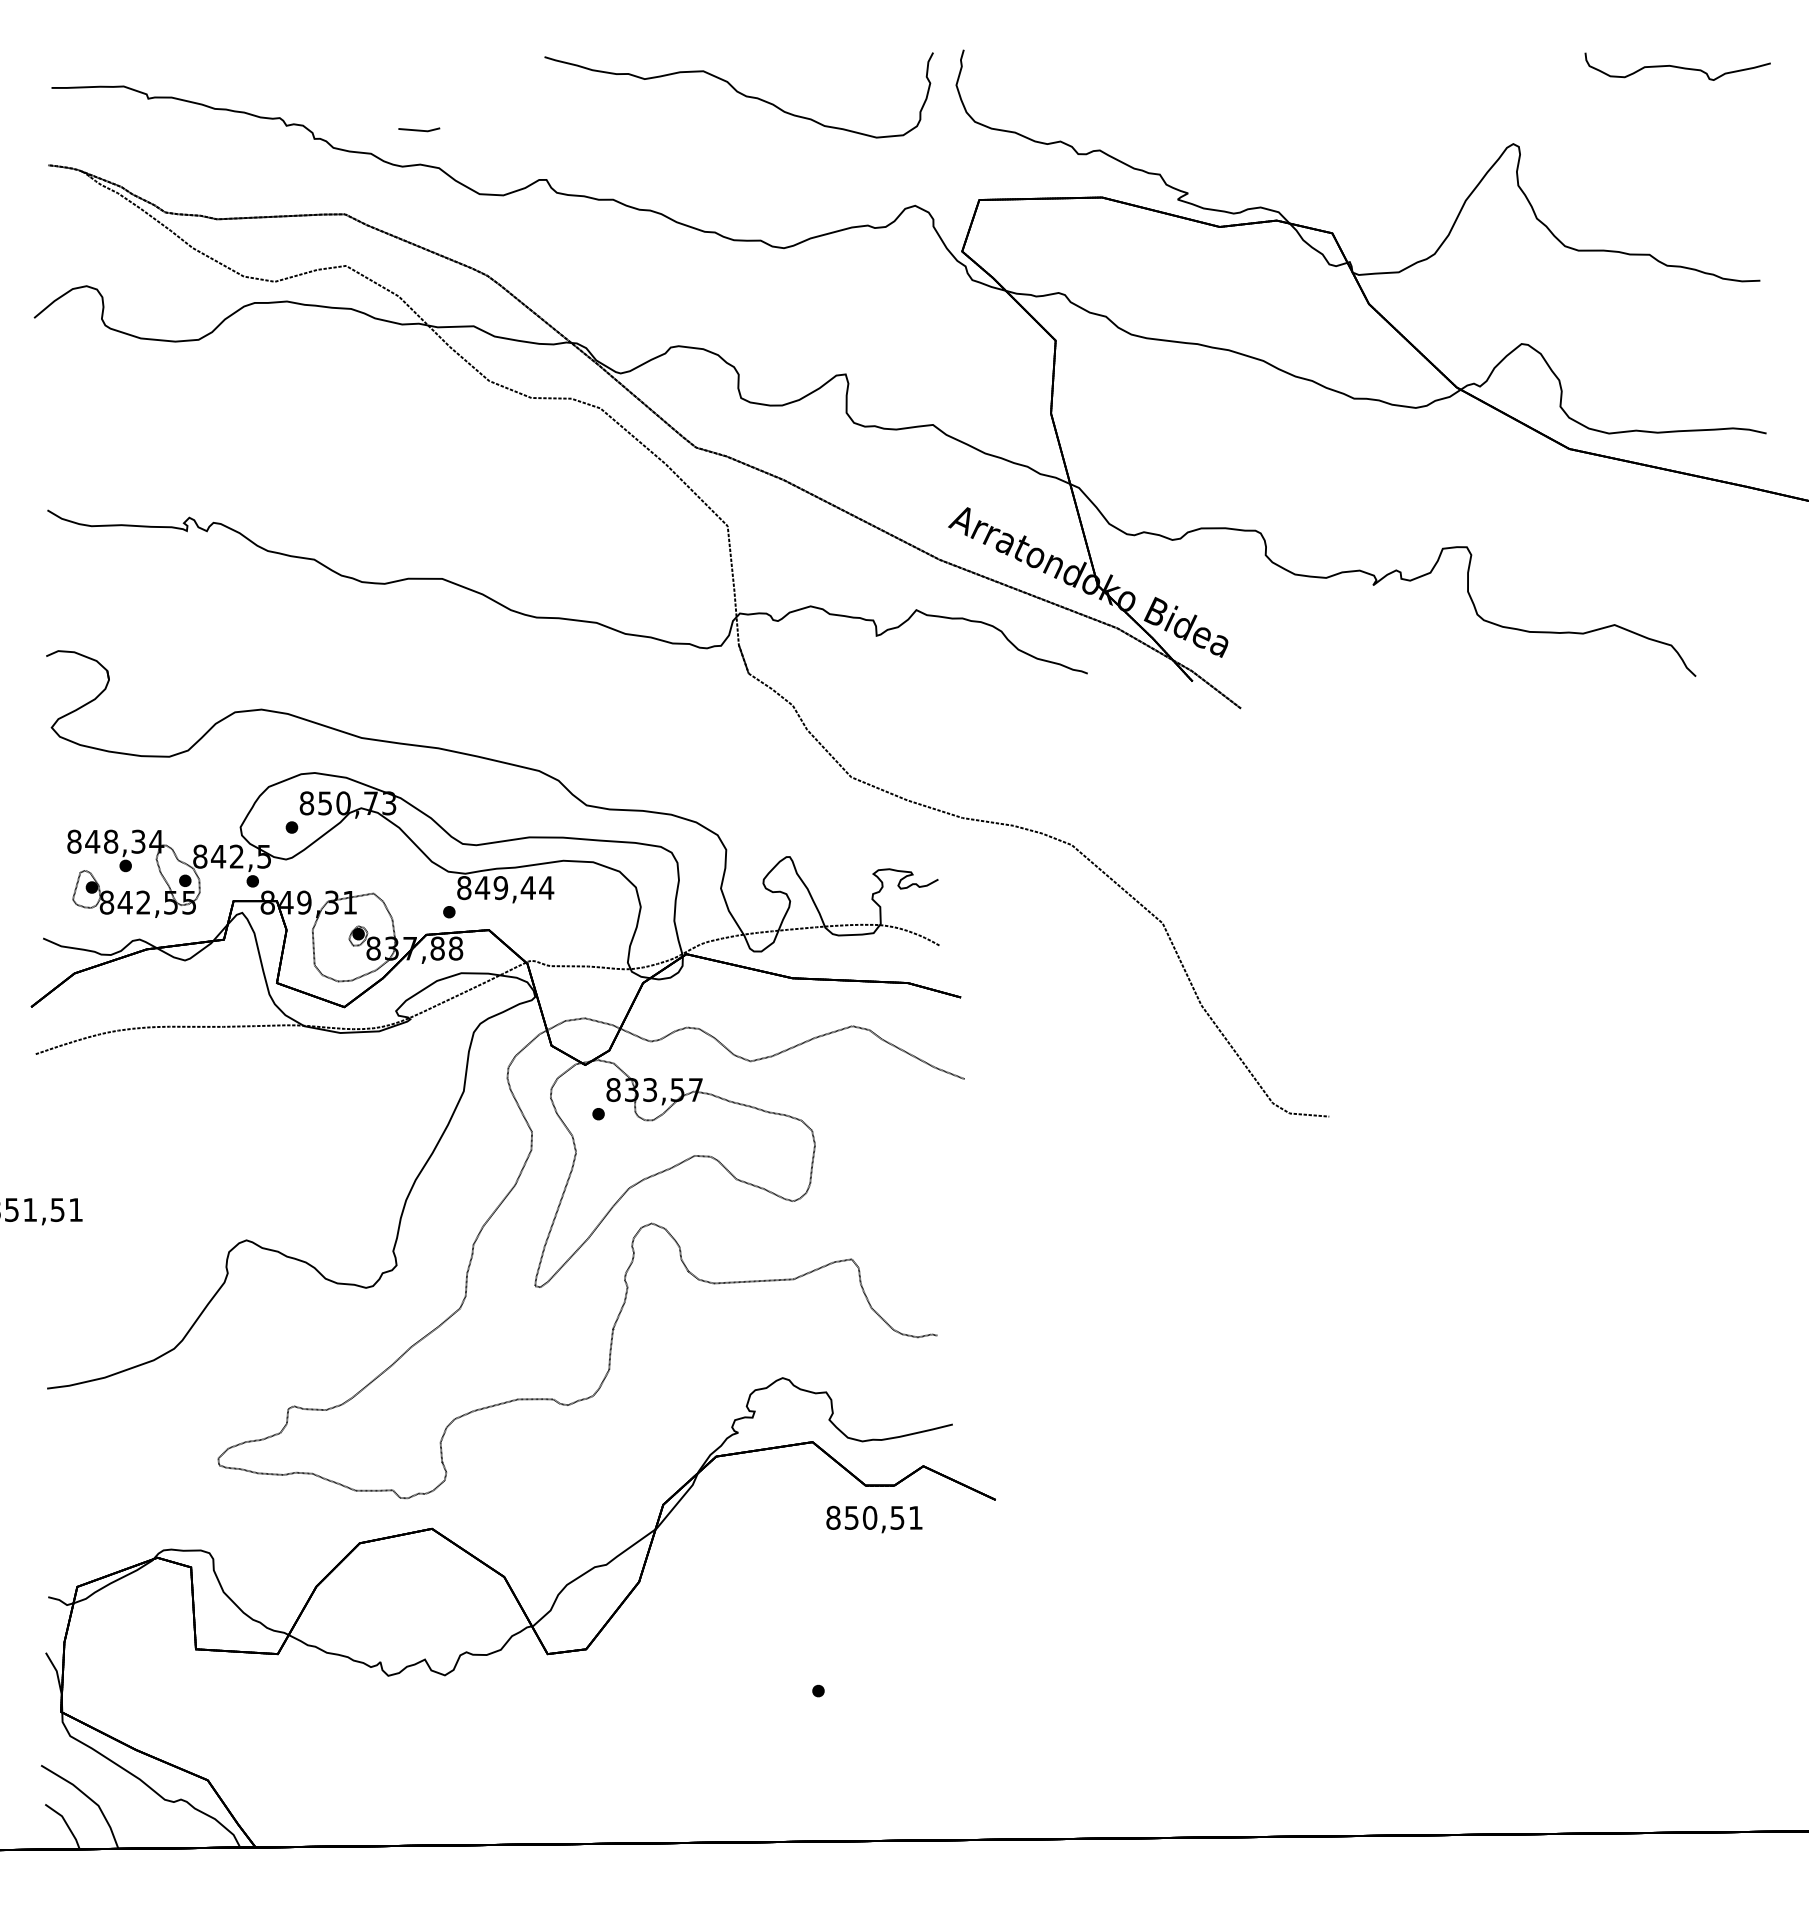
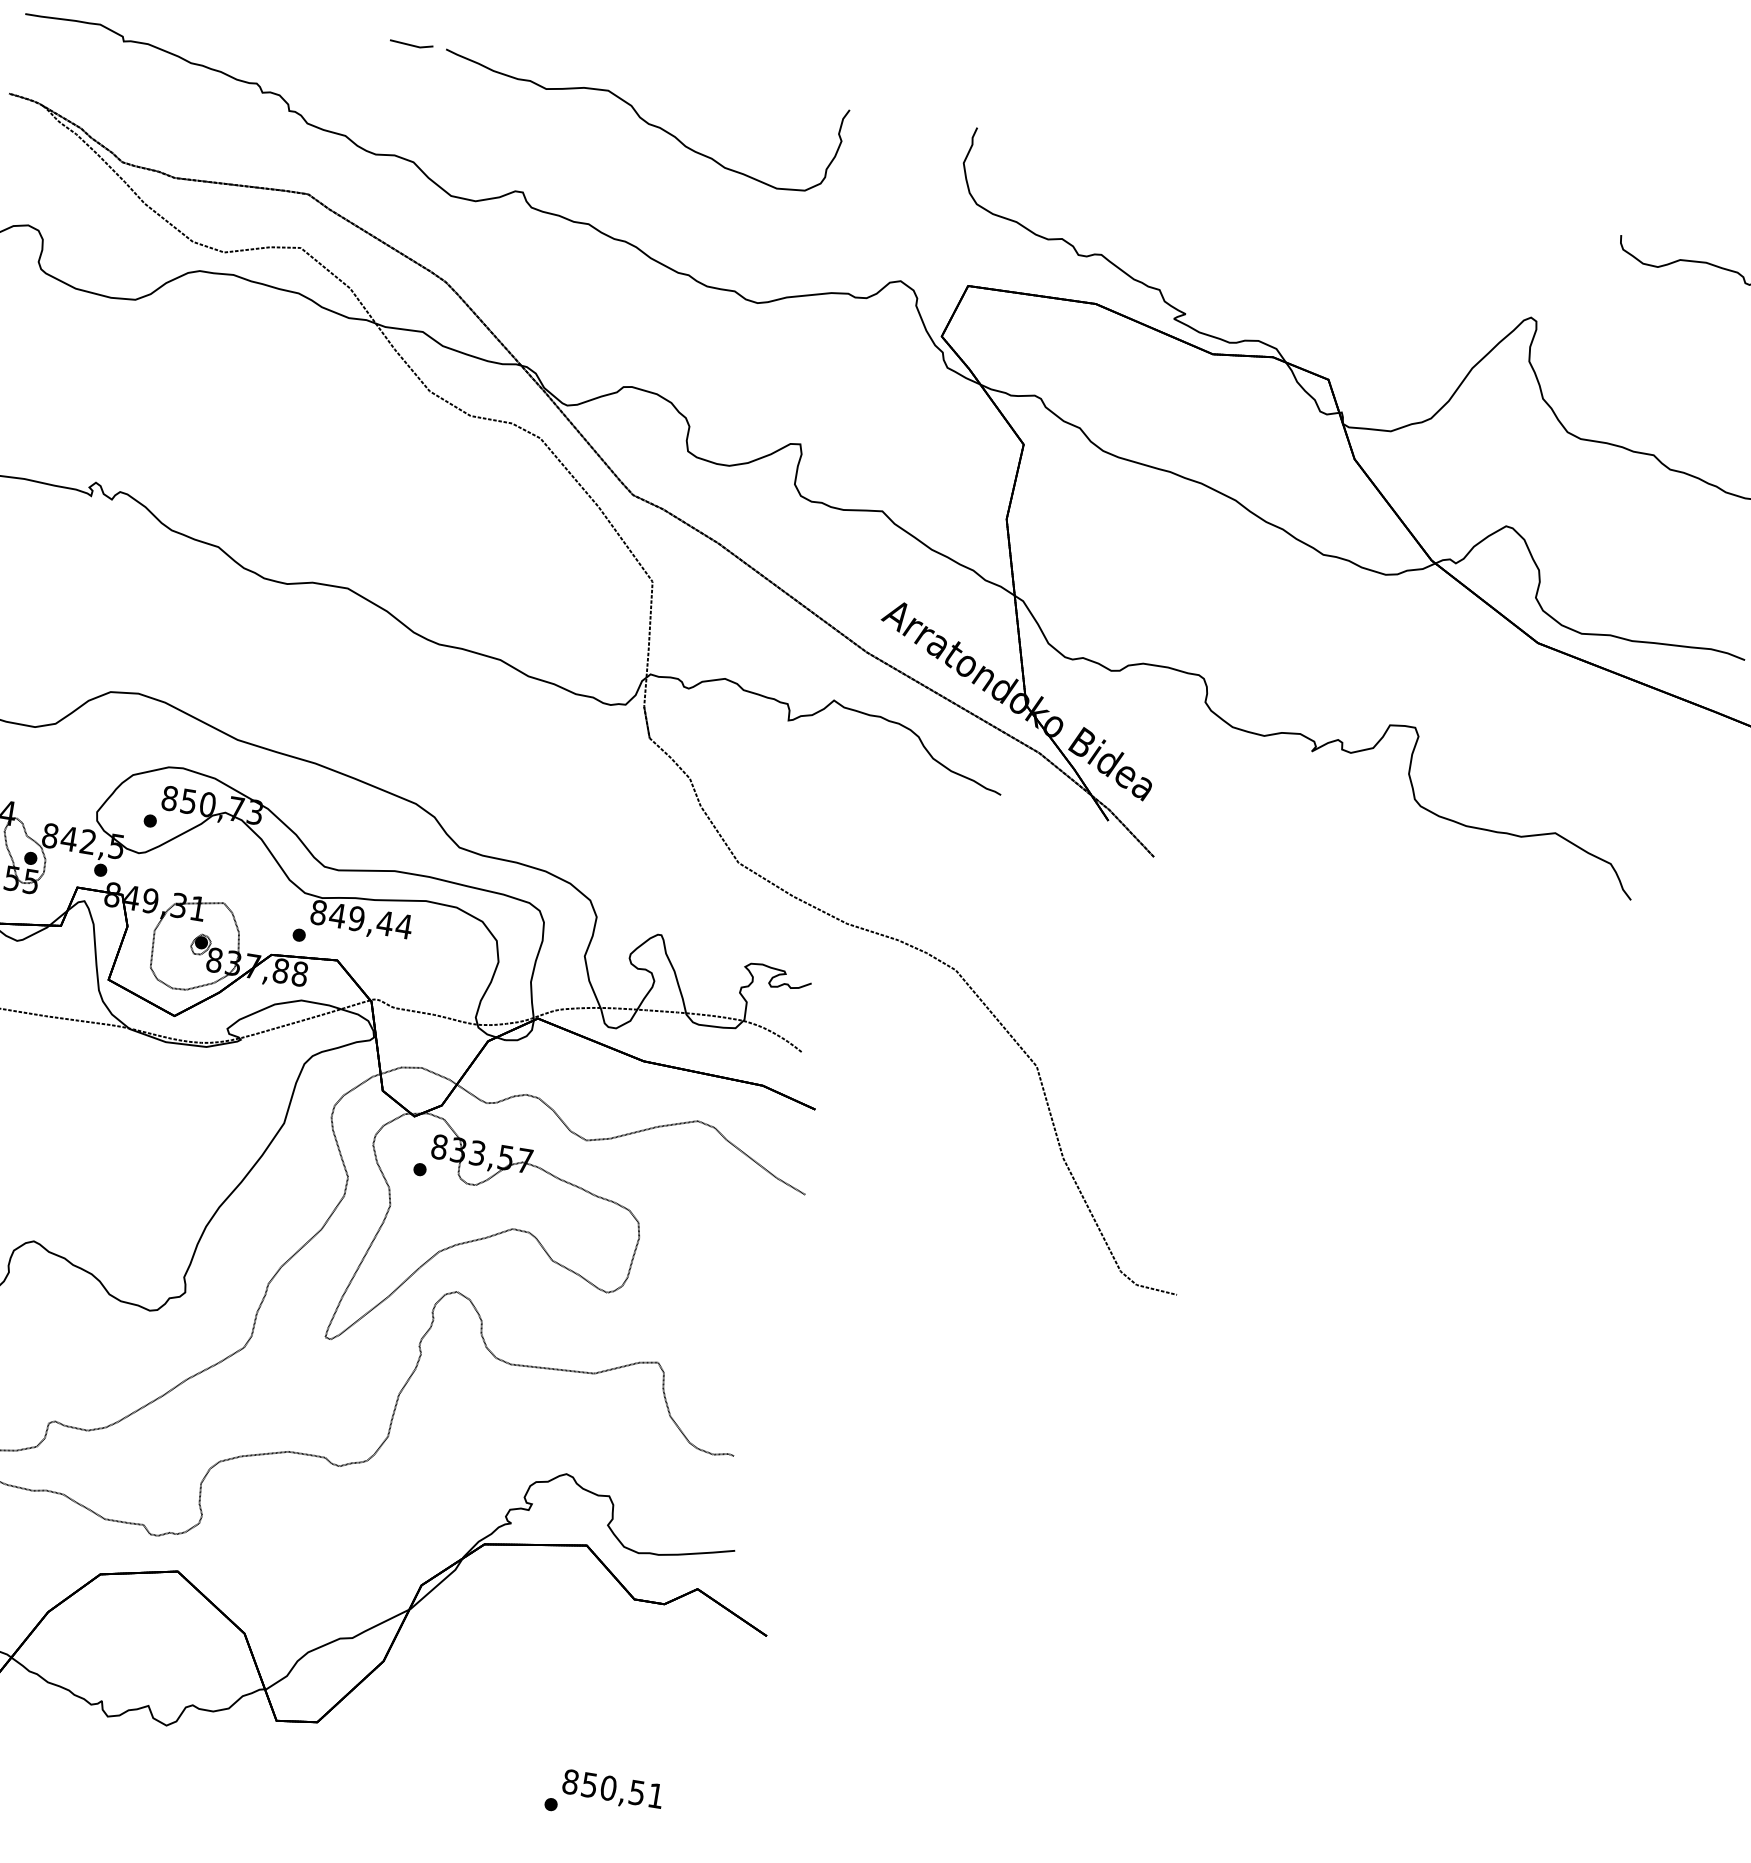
curve: (738, 93) -> (641, 119), moved
line: (419, 129) -> (411, 44), moved
text: (874, 1519) -> (612, 1790), moved

